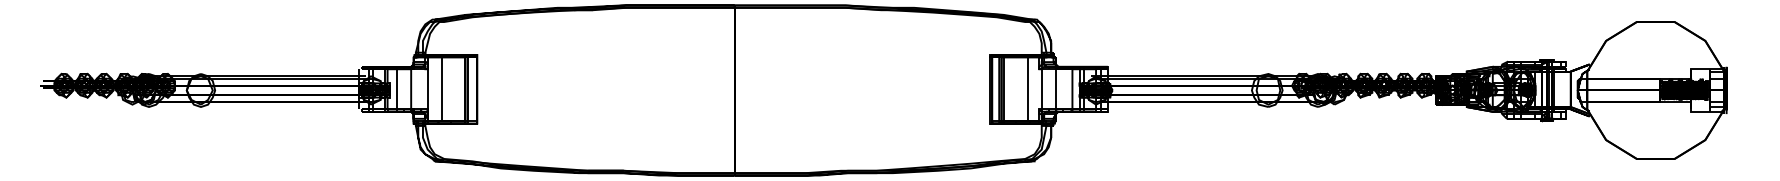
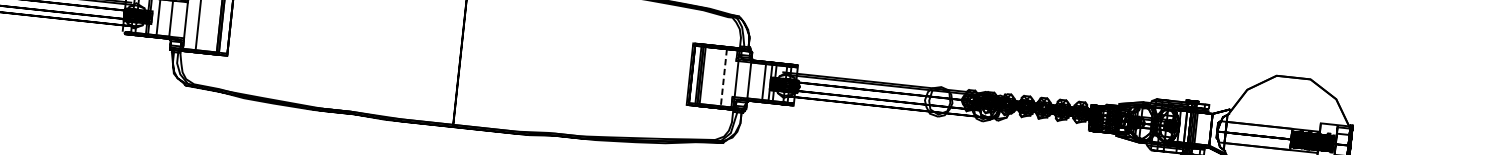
line: (1027, 89) -> (723, 77), solid -> dashed

